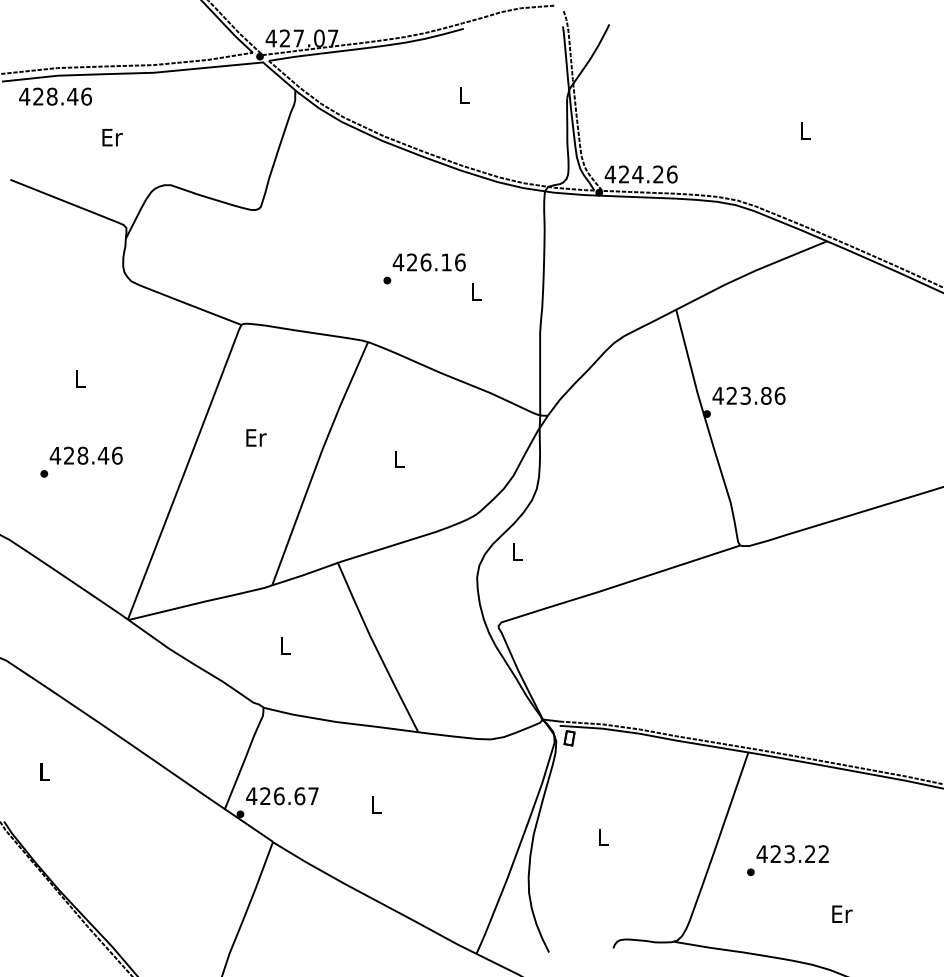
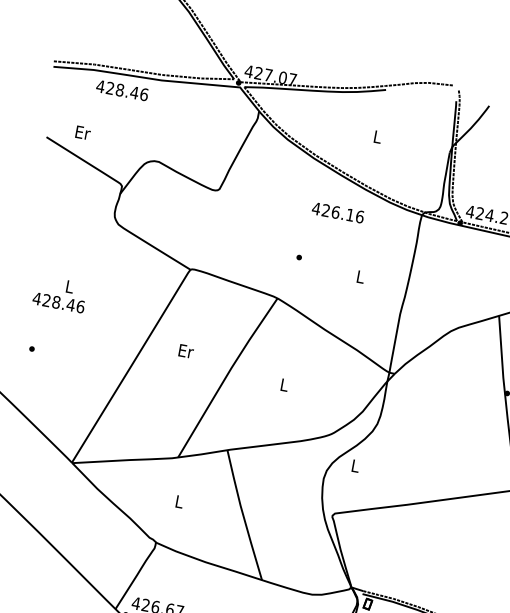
text: (55, 96) -> (122, 90), moved
text: (112, 137) -> (83, 132), moved
text: (428, 262) -> (337, 212), moved
text: (85, 455) -> (58, 302), moved

